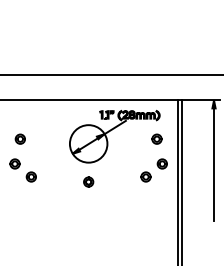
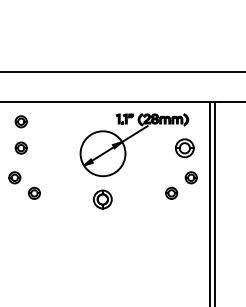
part: (19, 116) -> (20, 120), added
part: (156, 138) -> (184, 147), size x1.6
part: (88, 181) -> (102, 198), size x1.6

